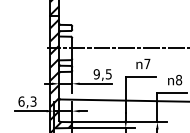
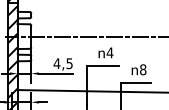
text: (147, 63) -> (110, 52), 7 -> 4
text: (96, 74) -> (56, 63), 9,5 -> 4,5

